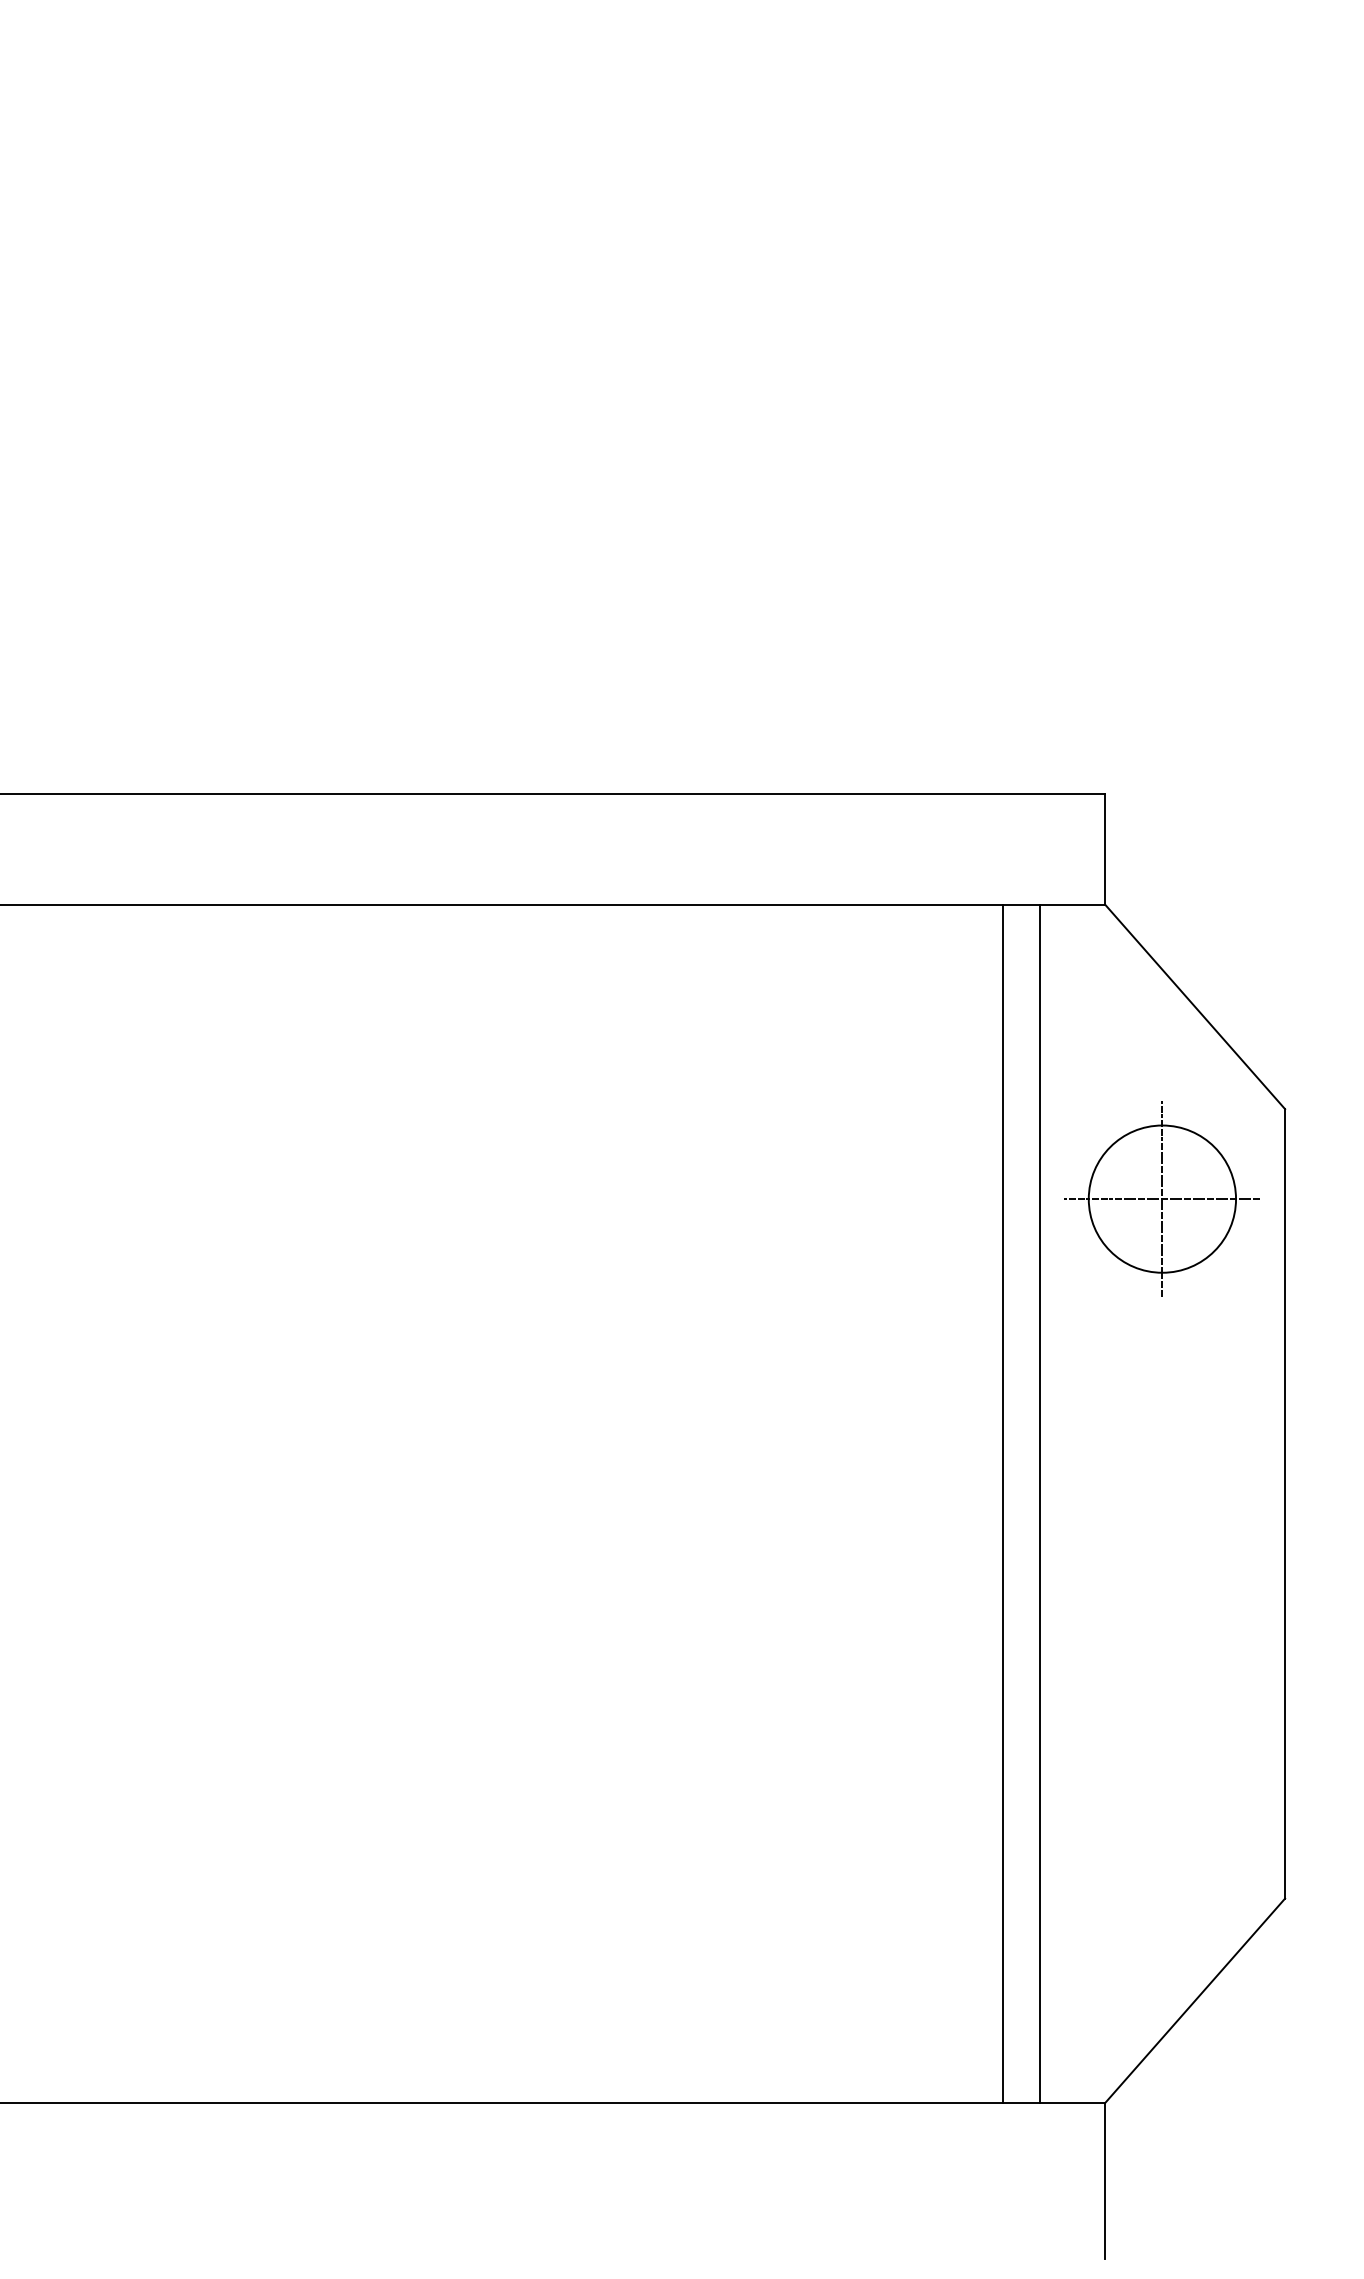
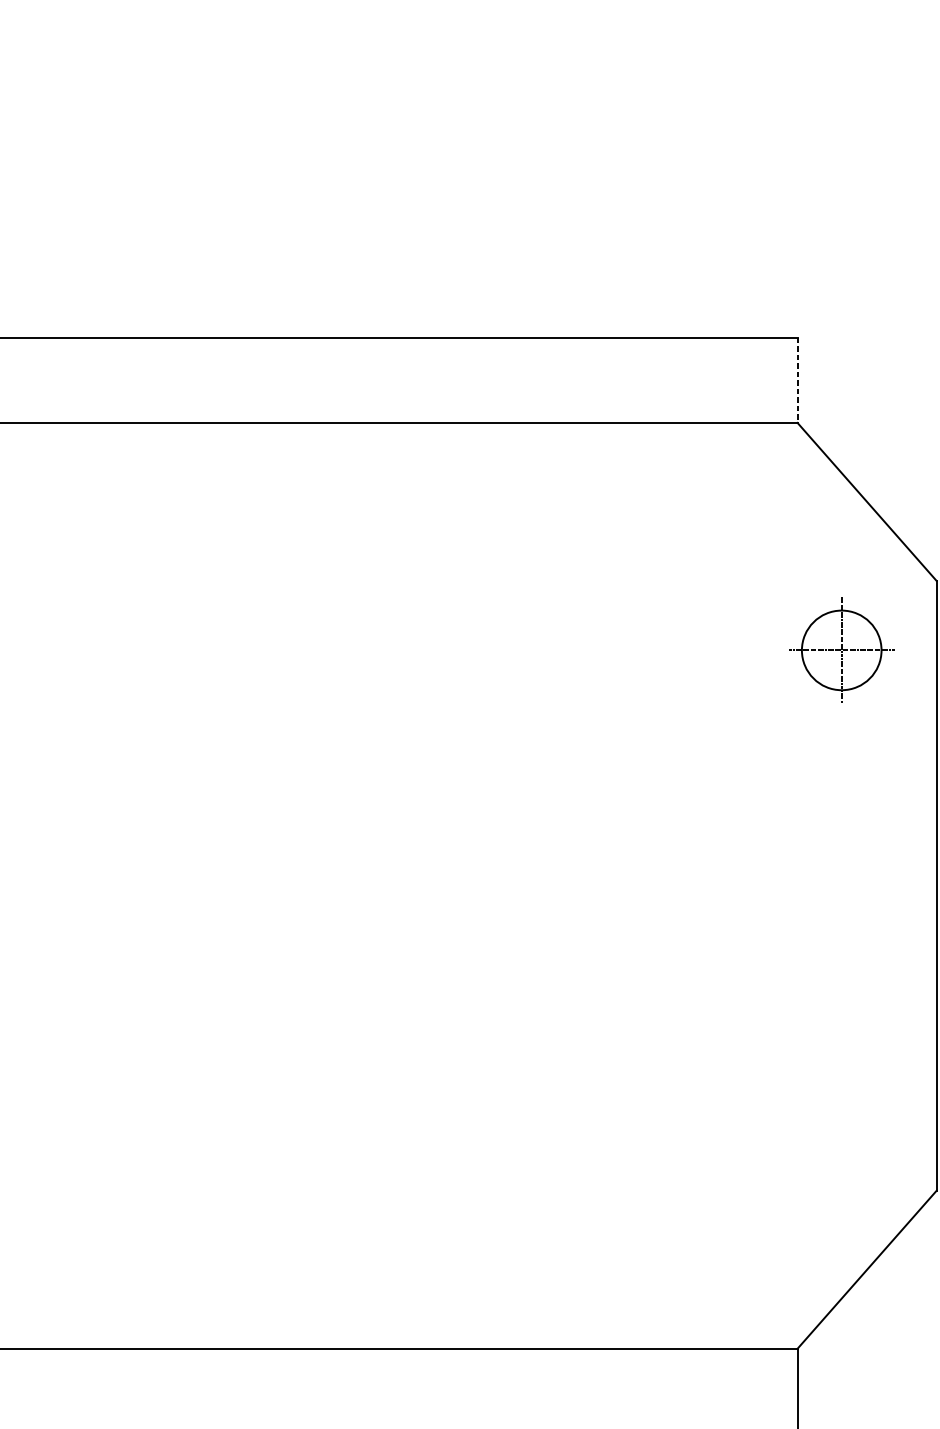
line: (1105, 849) -> (797, 380), solid -> dashed
part: (1161, 1198) -> (841, 649), size x0.7
line: (1002, 1503) -> (718, 885), removed
line: (1039, 1503) -> (746, 885), removed

